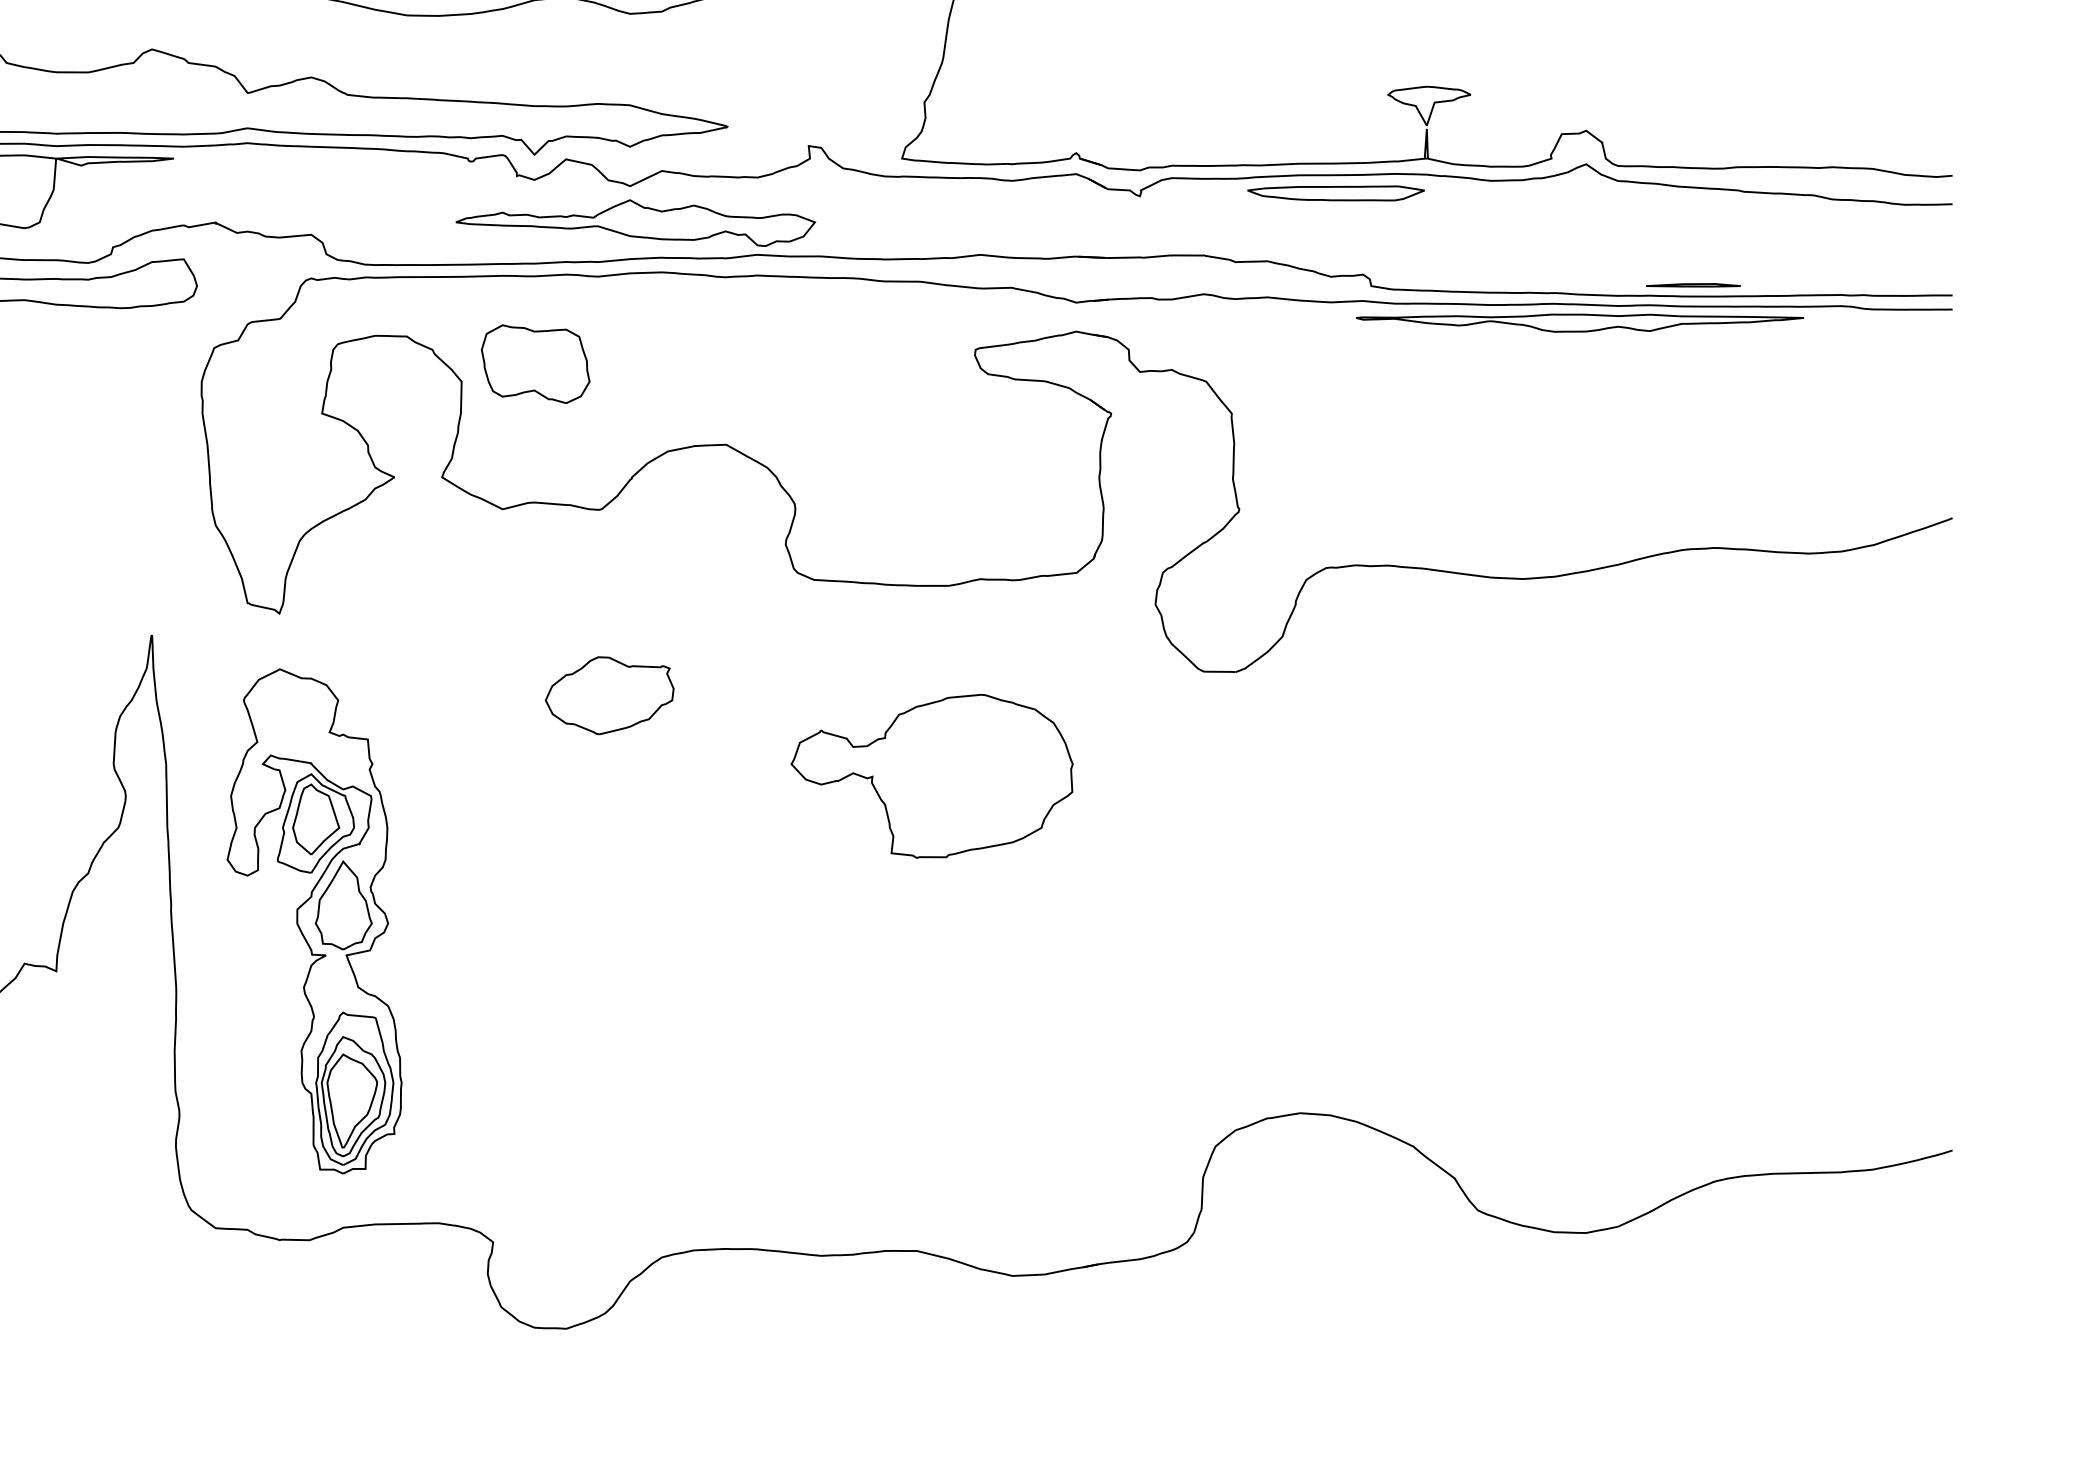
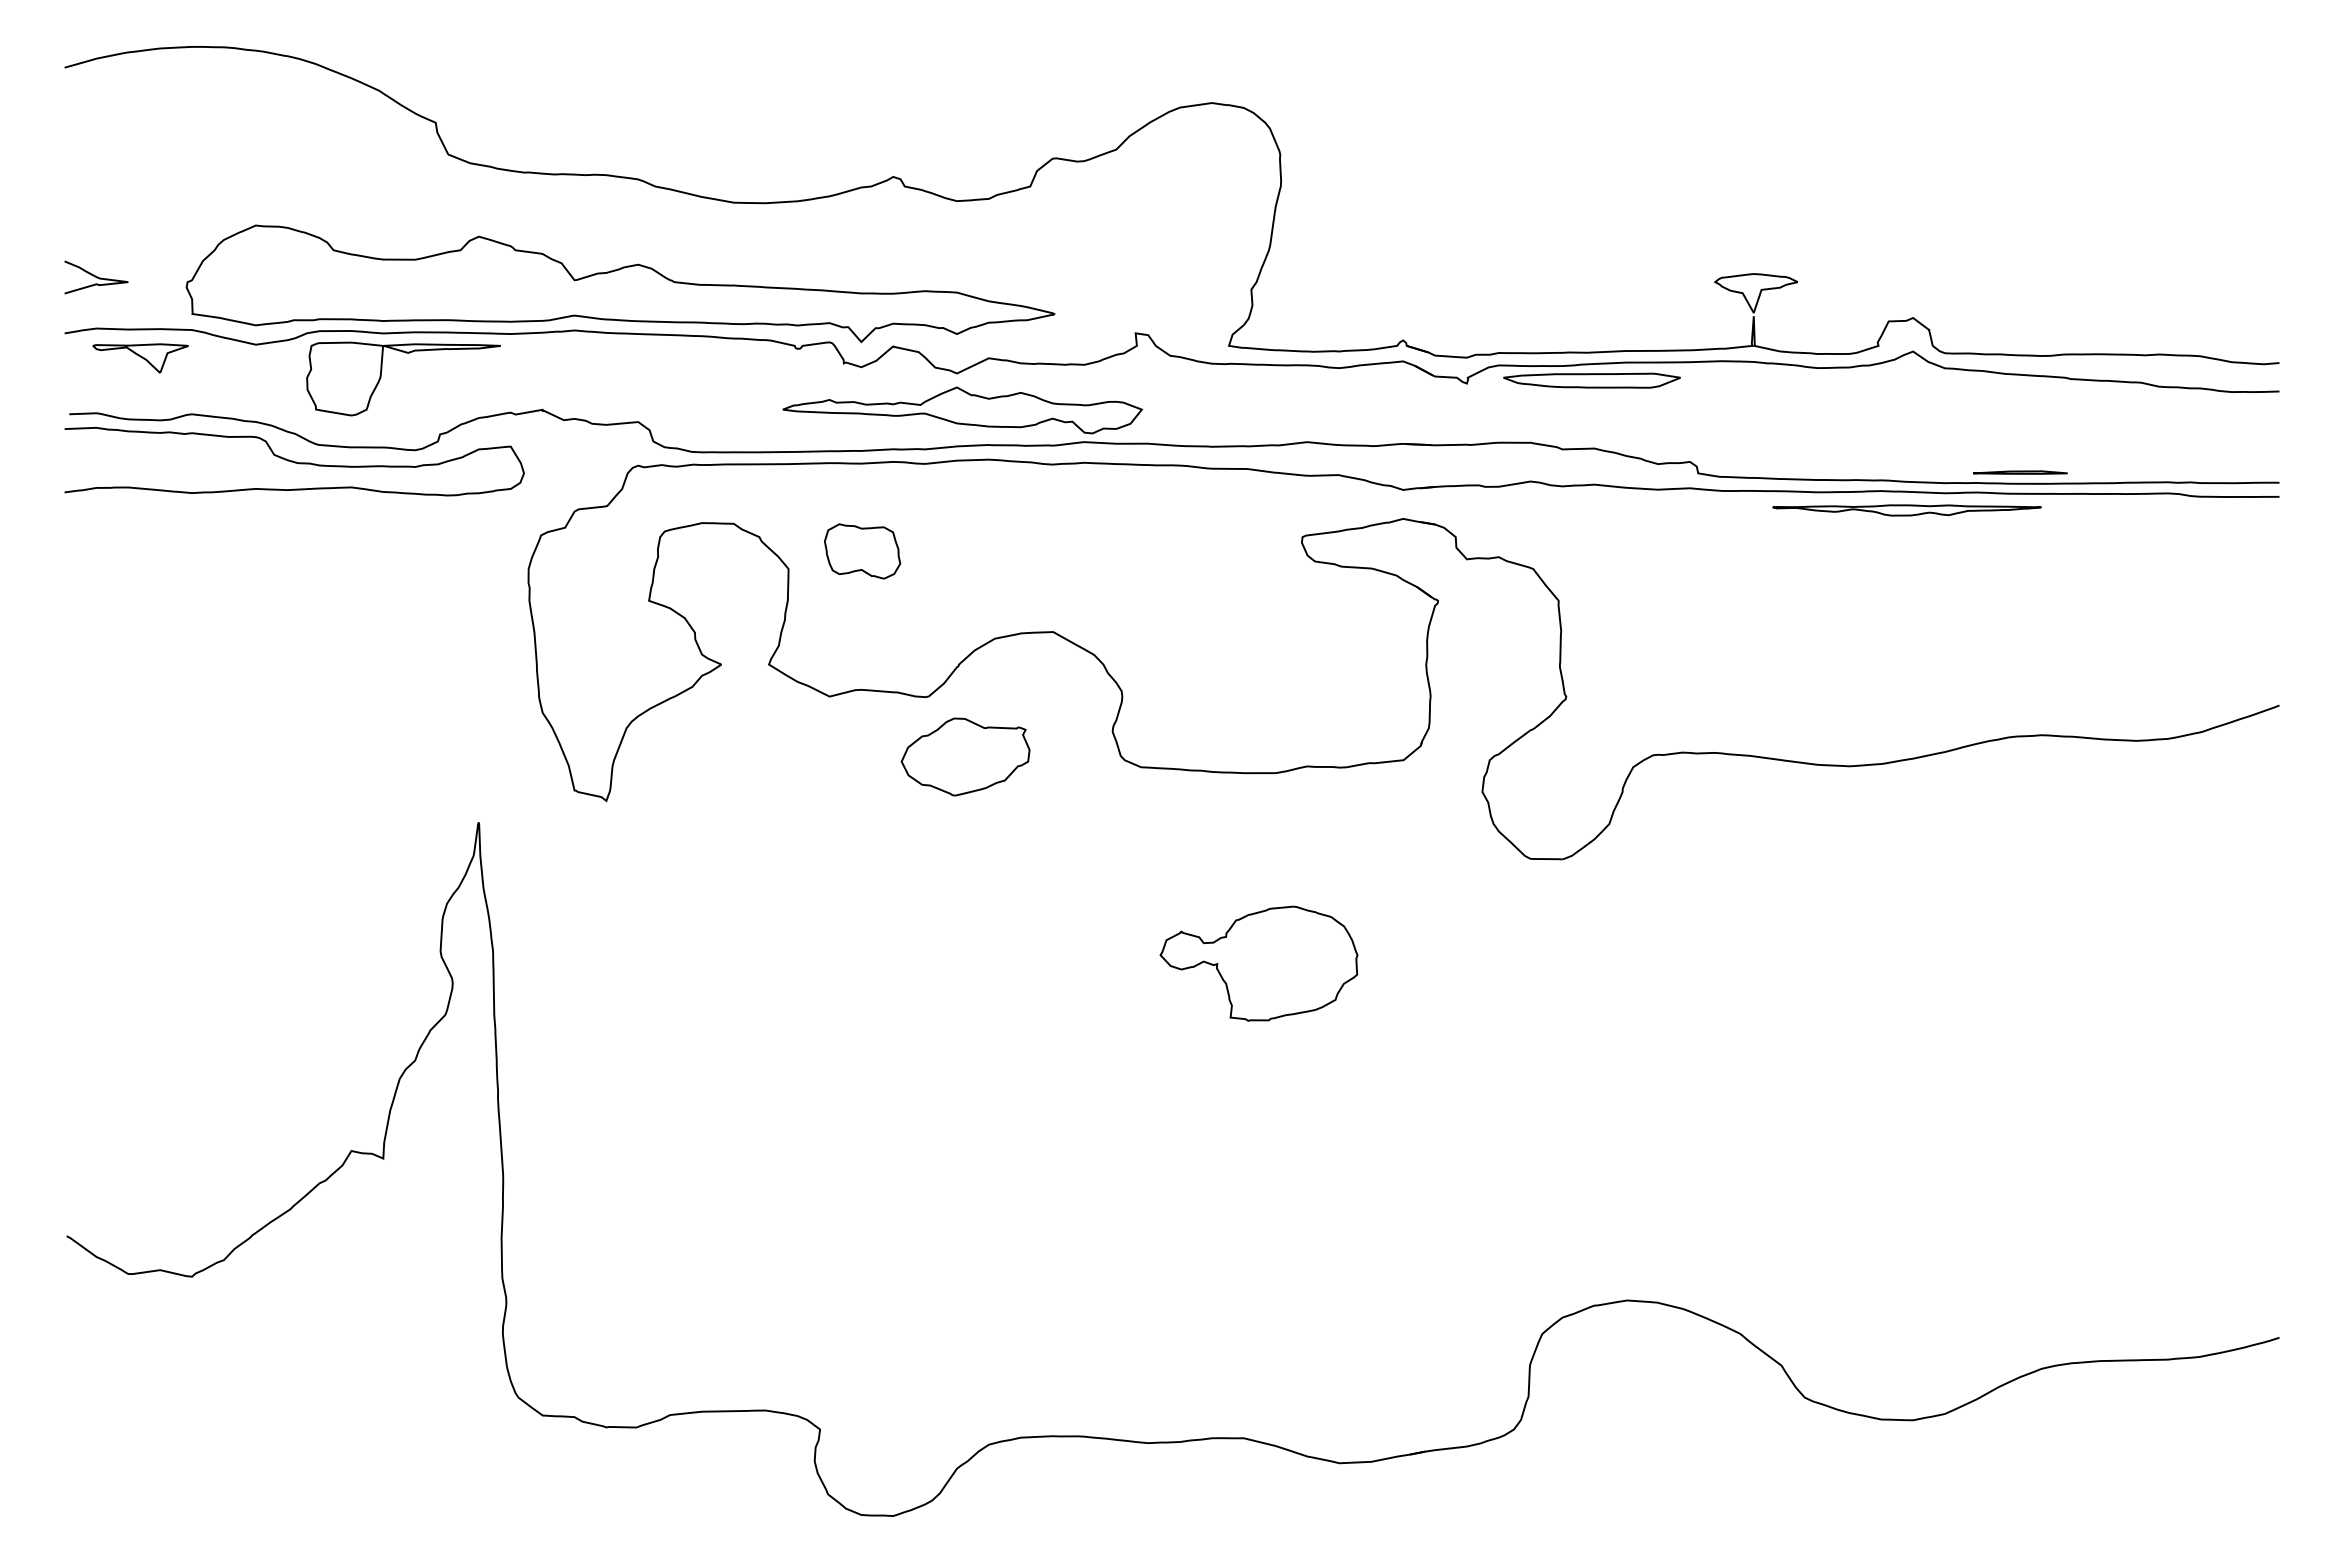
part: (1335, 193) -> (1591, 380), moved
part: (1579, 323) -> (1906, 510), size x0.6
part: (535, 364) -> (862, 551), size x0.7
part: (609, 695) -> (965, 756), moved
part: (931, 776) -> (1258, 963), size x0.7
part: (314, 921) -> (641, 1108), removed

